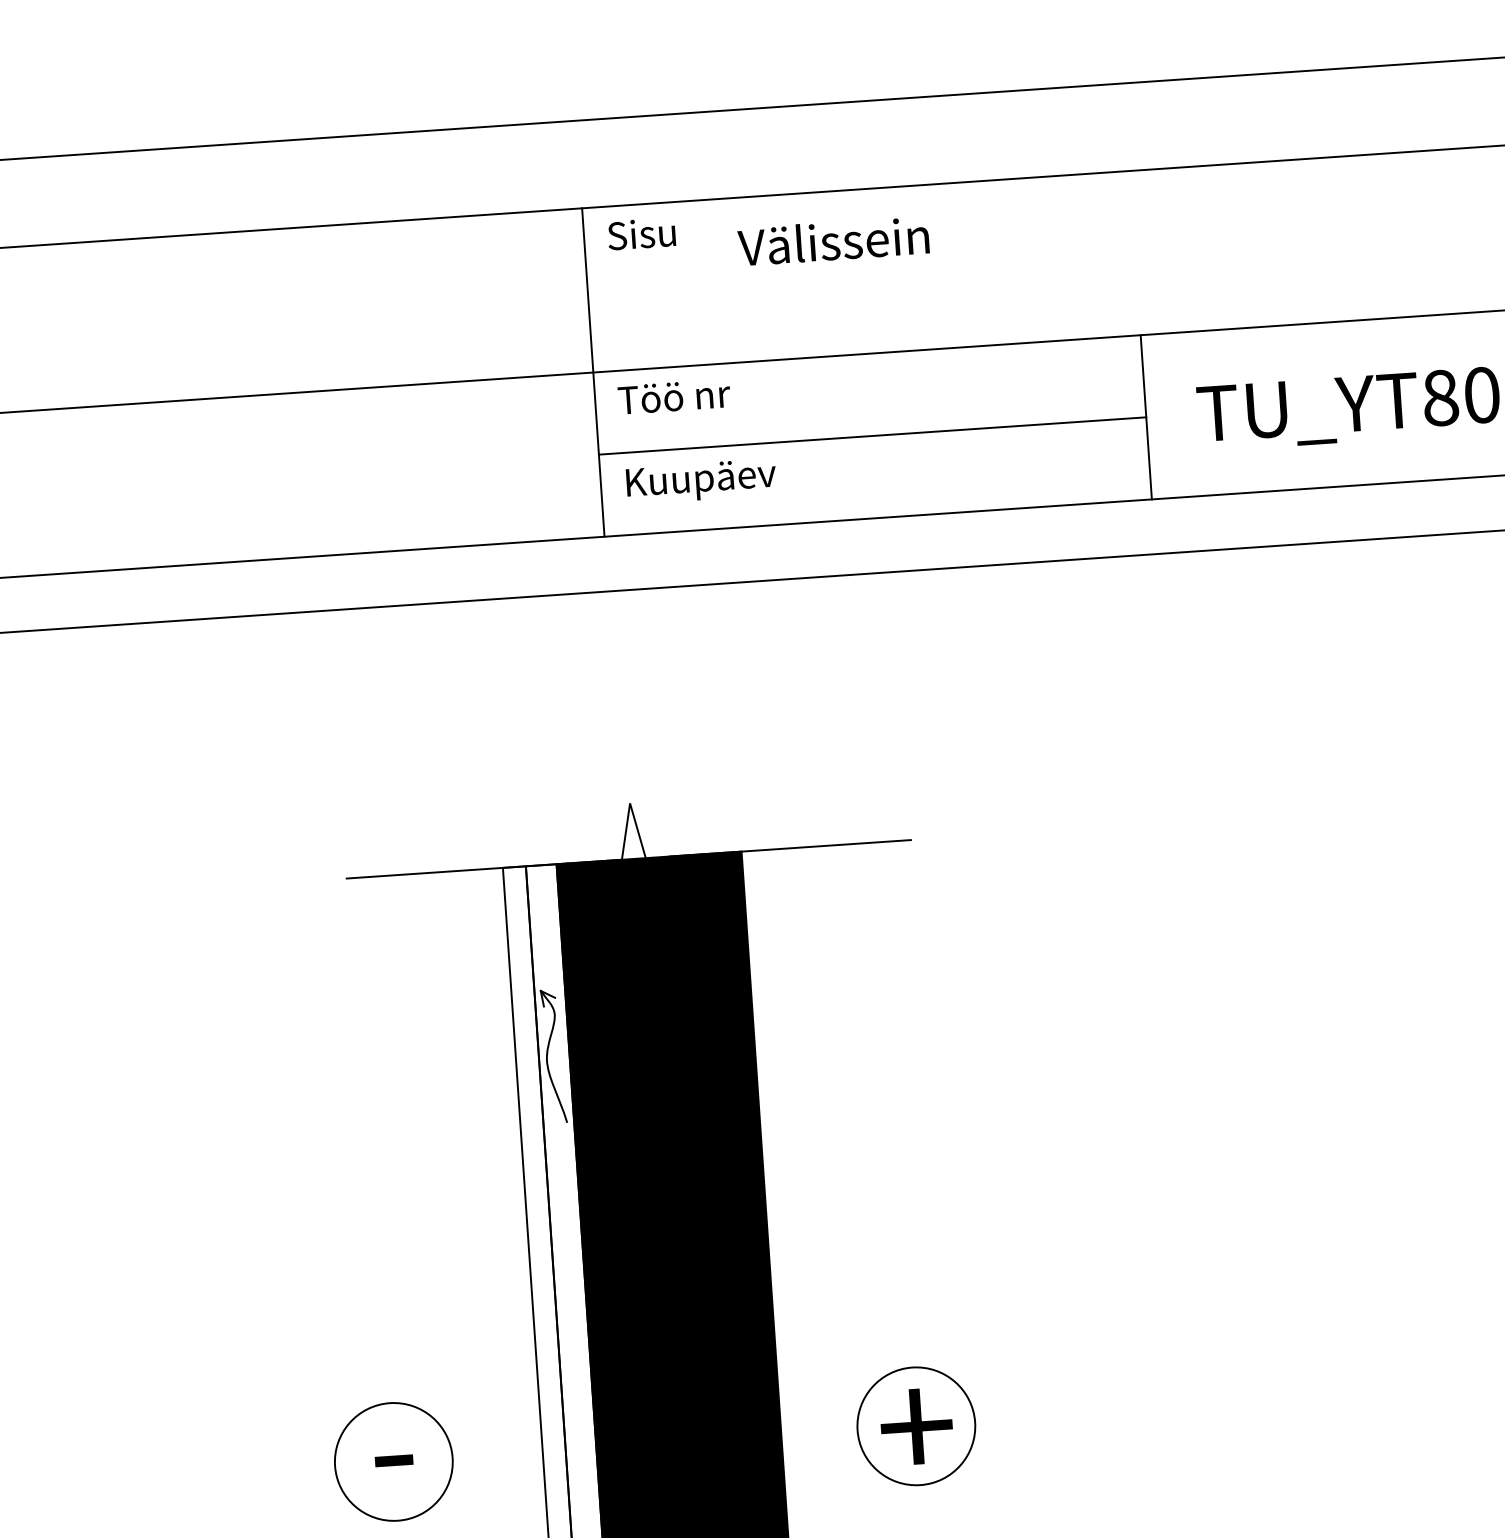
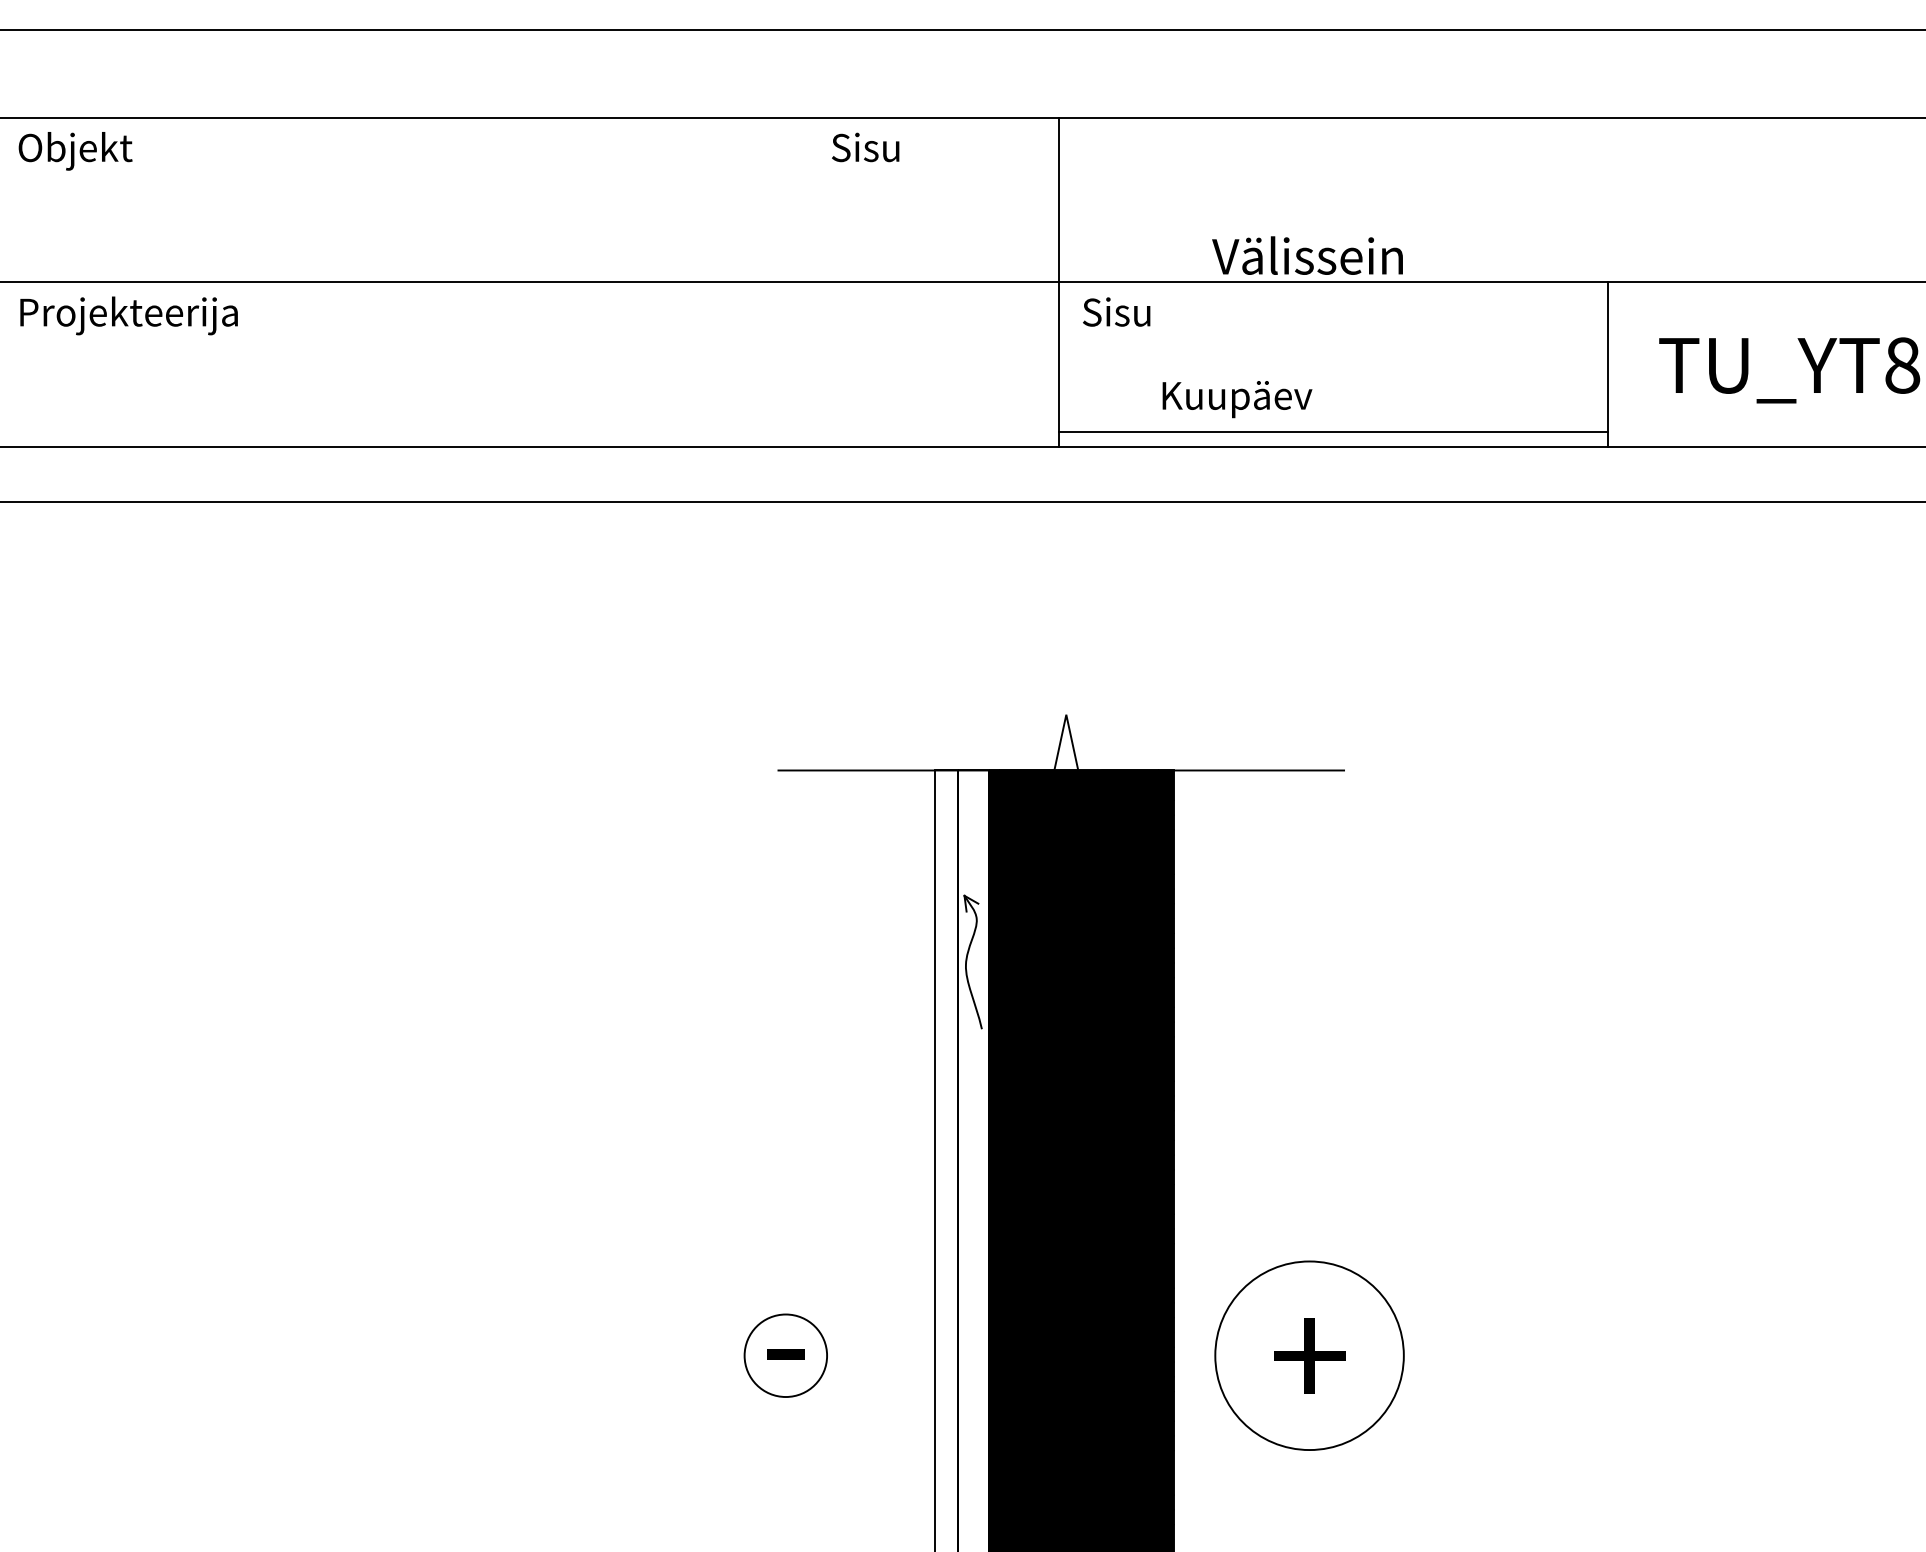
text: (641, 234) -> (865, 147), moved
text: (833, 240) -> (1307, 255), moved
text: (674, 396) -> (1138, 311), Töö nr -> Sisu
line: (871, 435) -> (1332, 431), moved
text: (701, 481) -> (1237, 399), moved
circle: (916, 1426) -> (1309, 1355), size x1.6
circle: (393, 1461) -> (785, 1355), size x0.7

